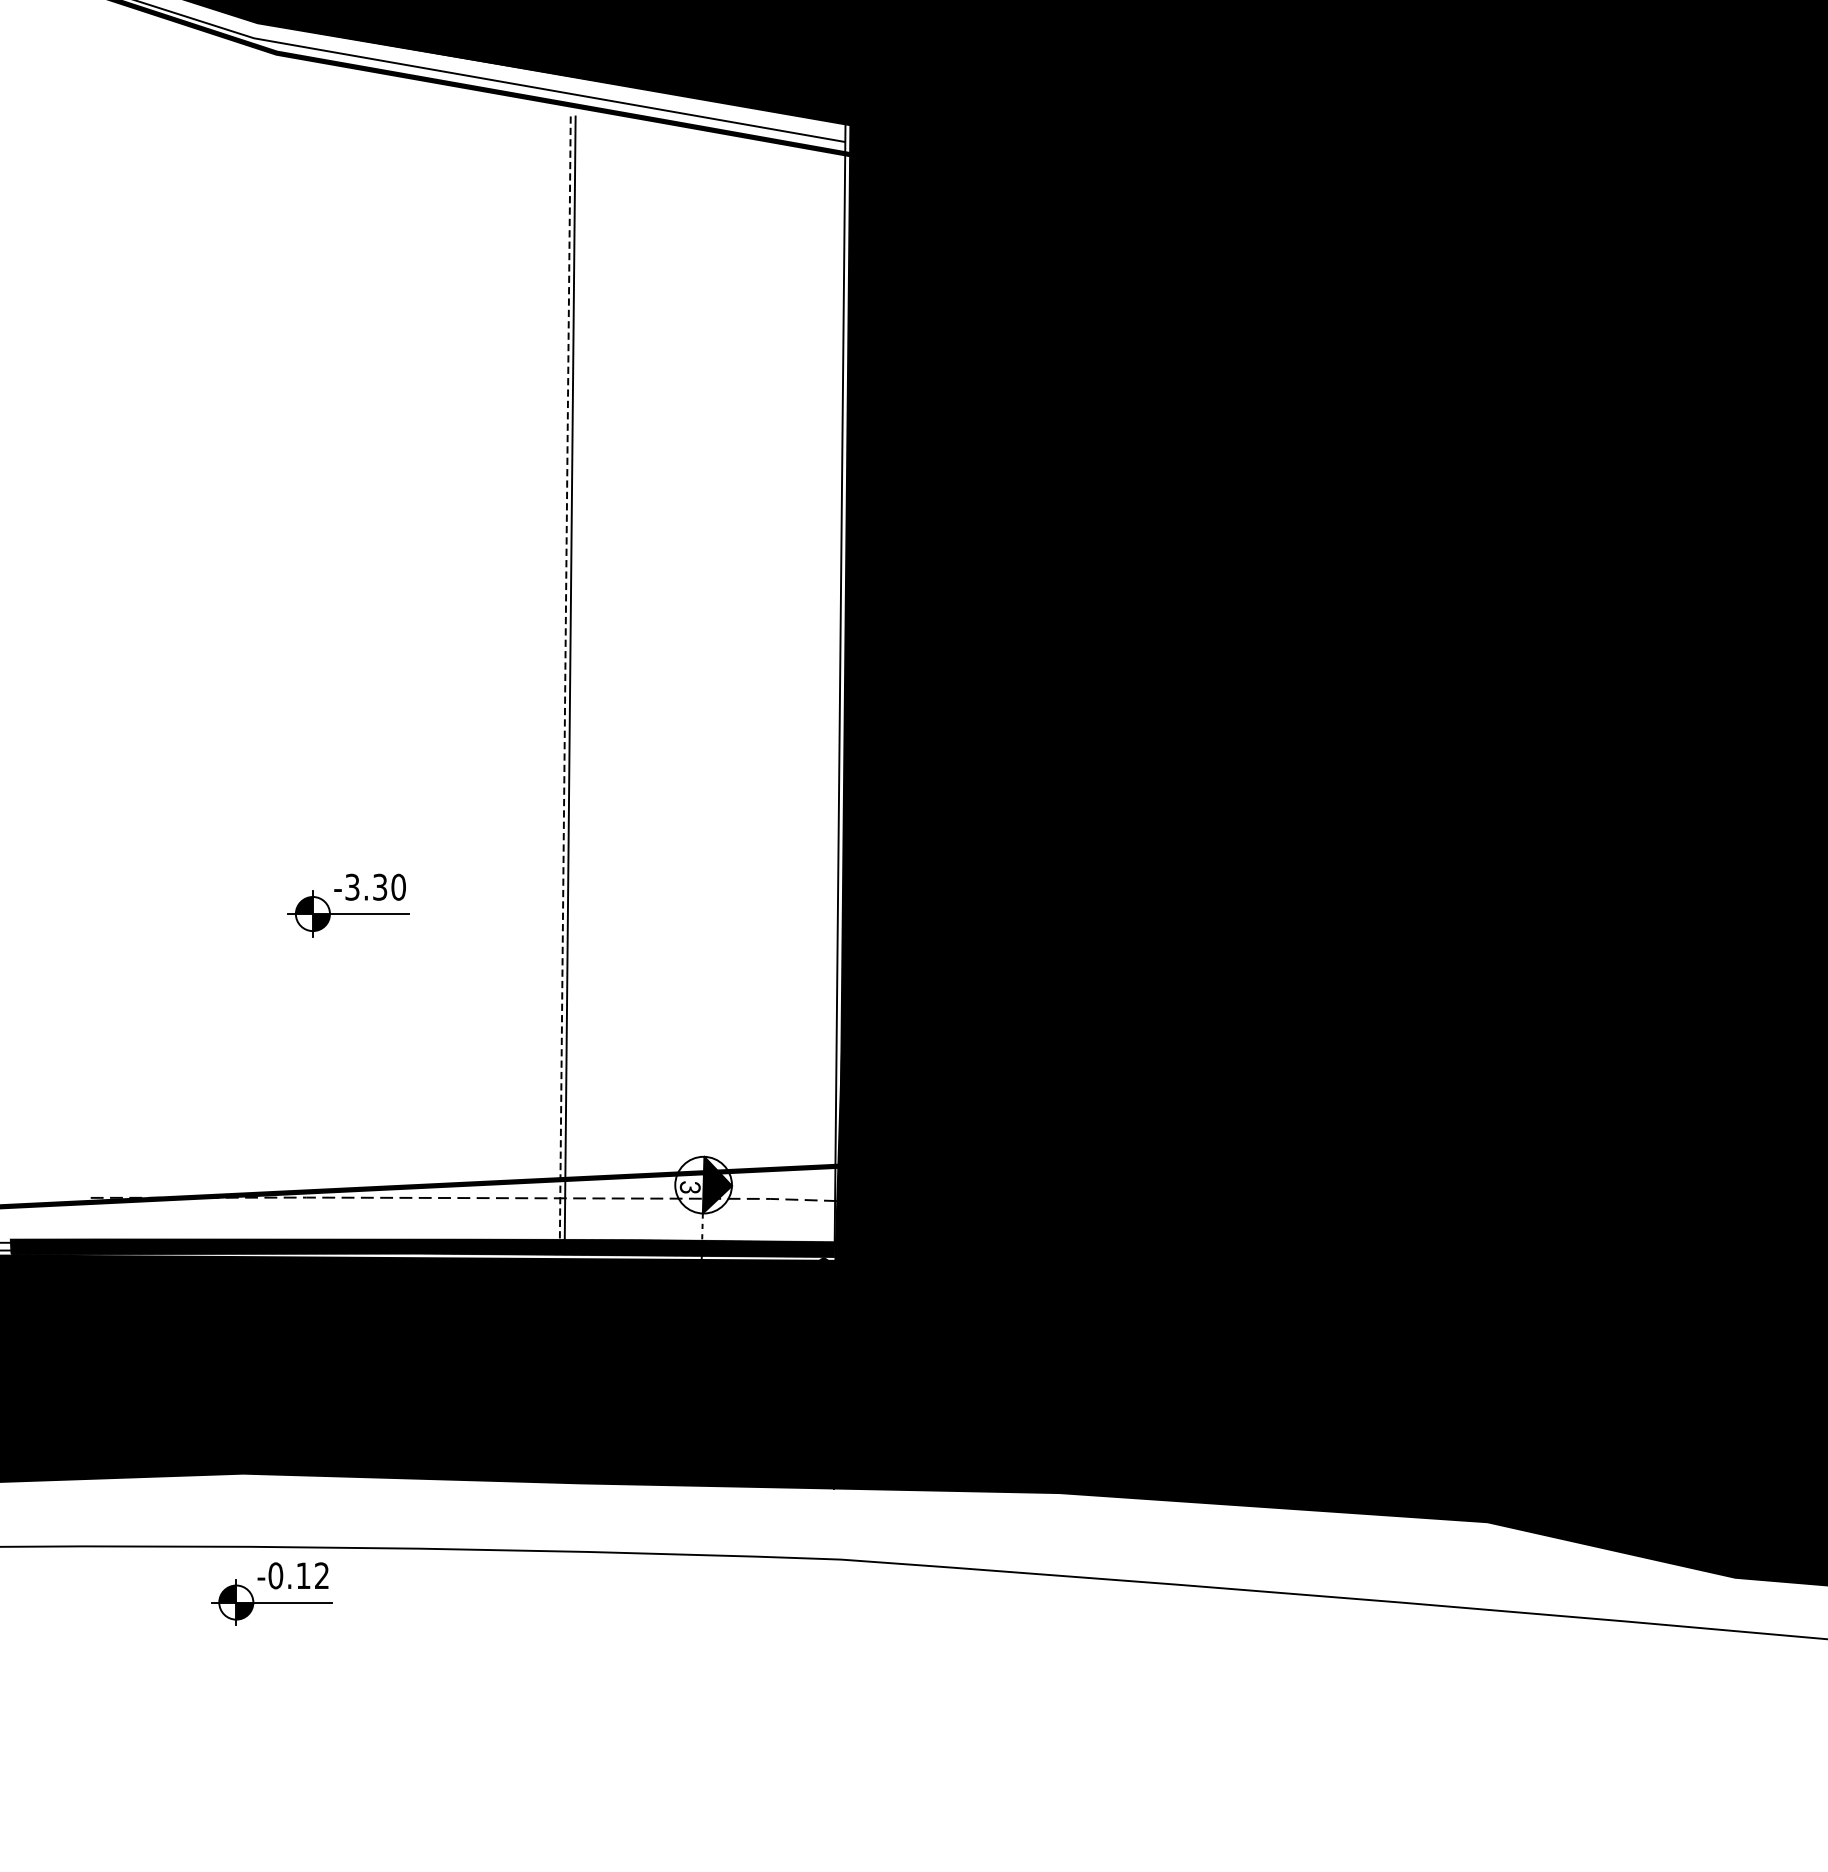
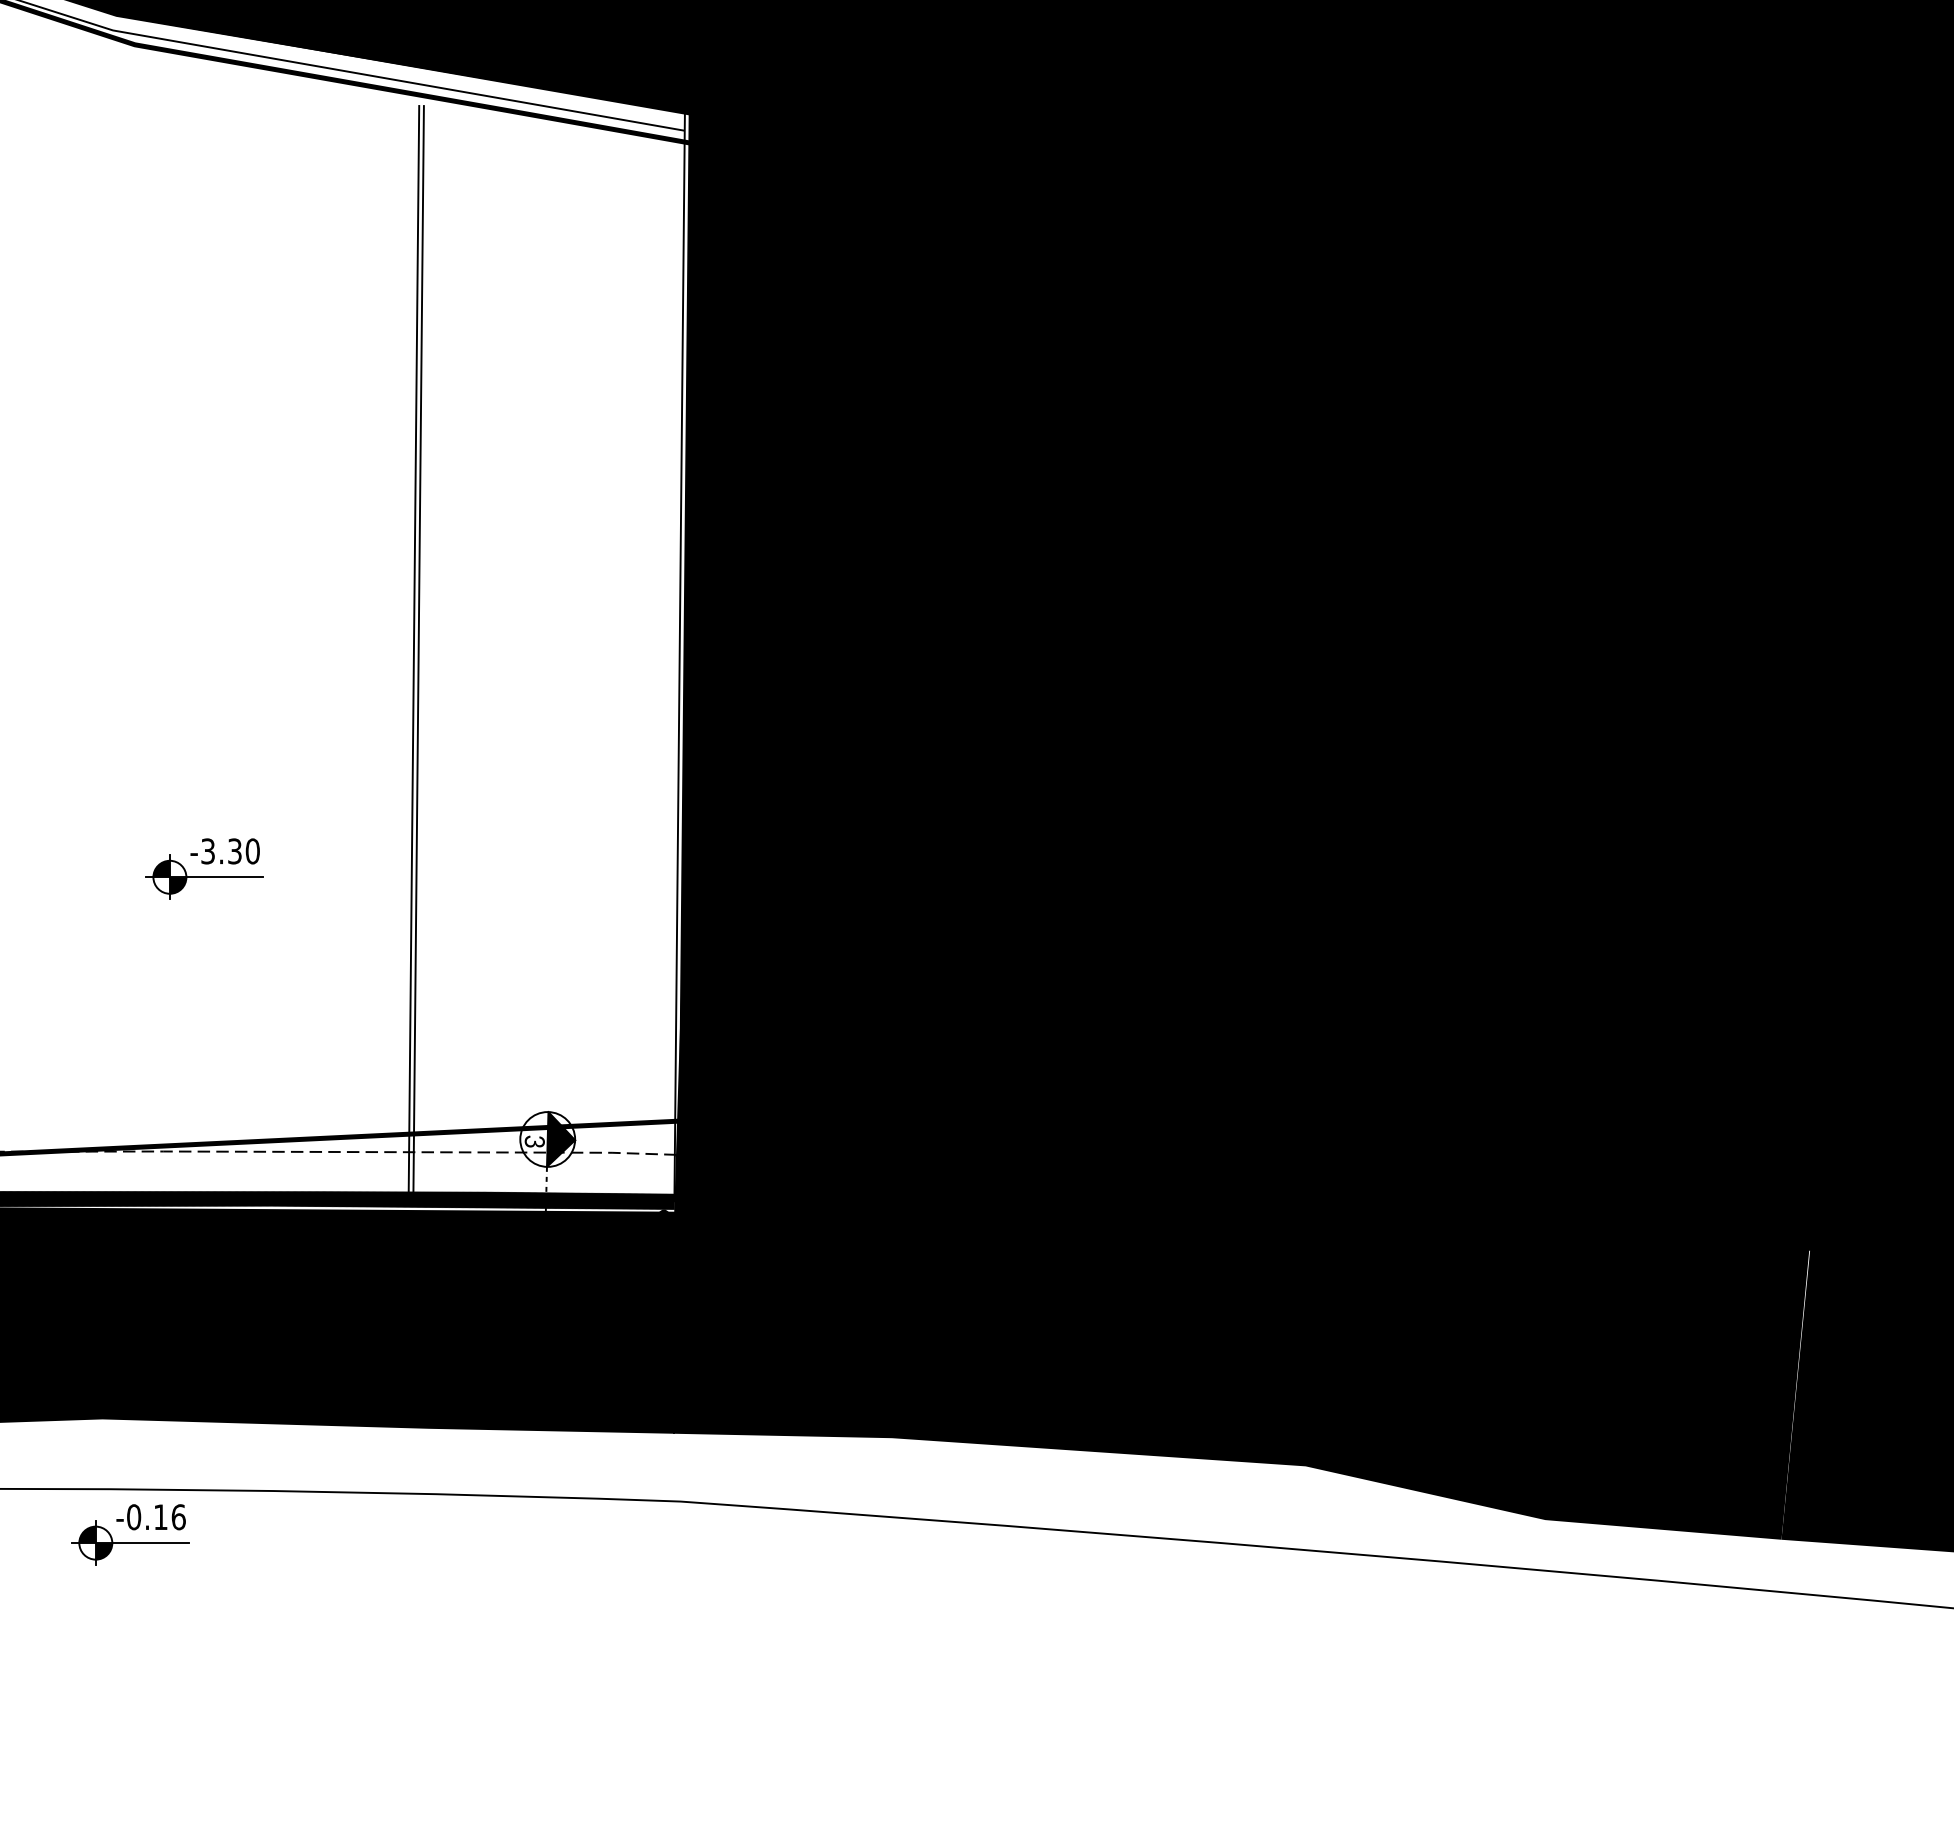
line: (564, 679) -> (413, 650), dashed -> solid
text: (321, 1576) -> (178, 1517), -0.12 -> -0.16

